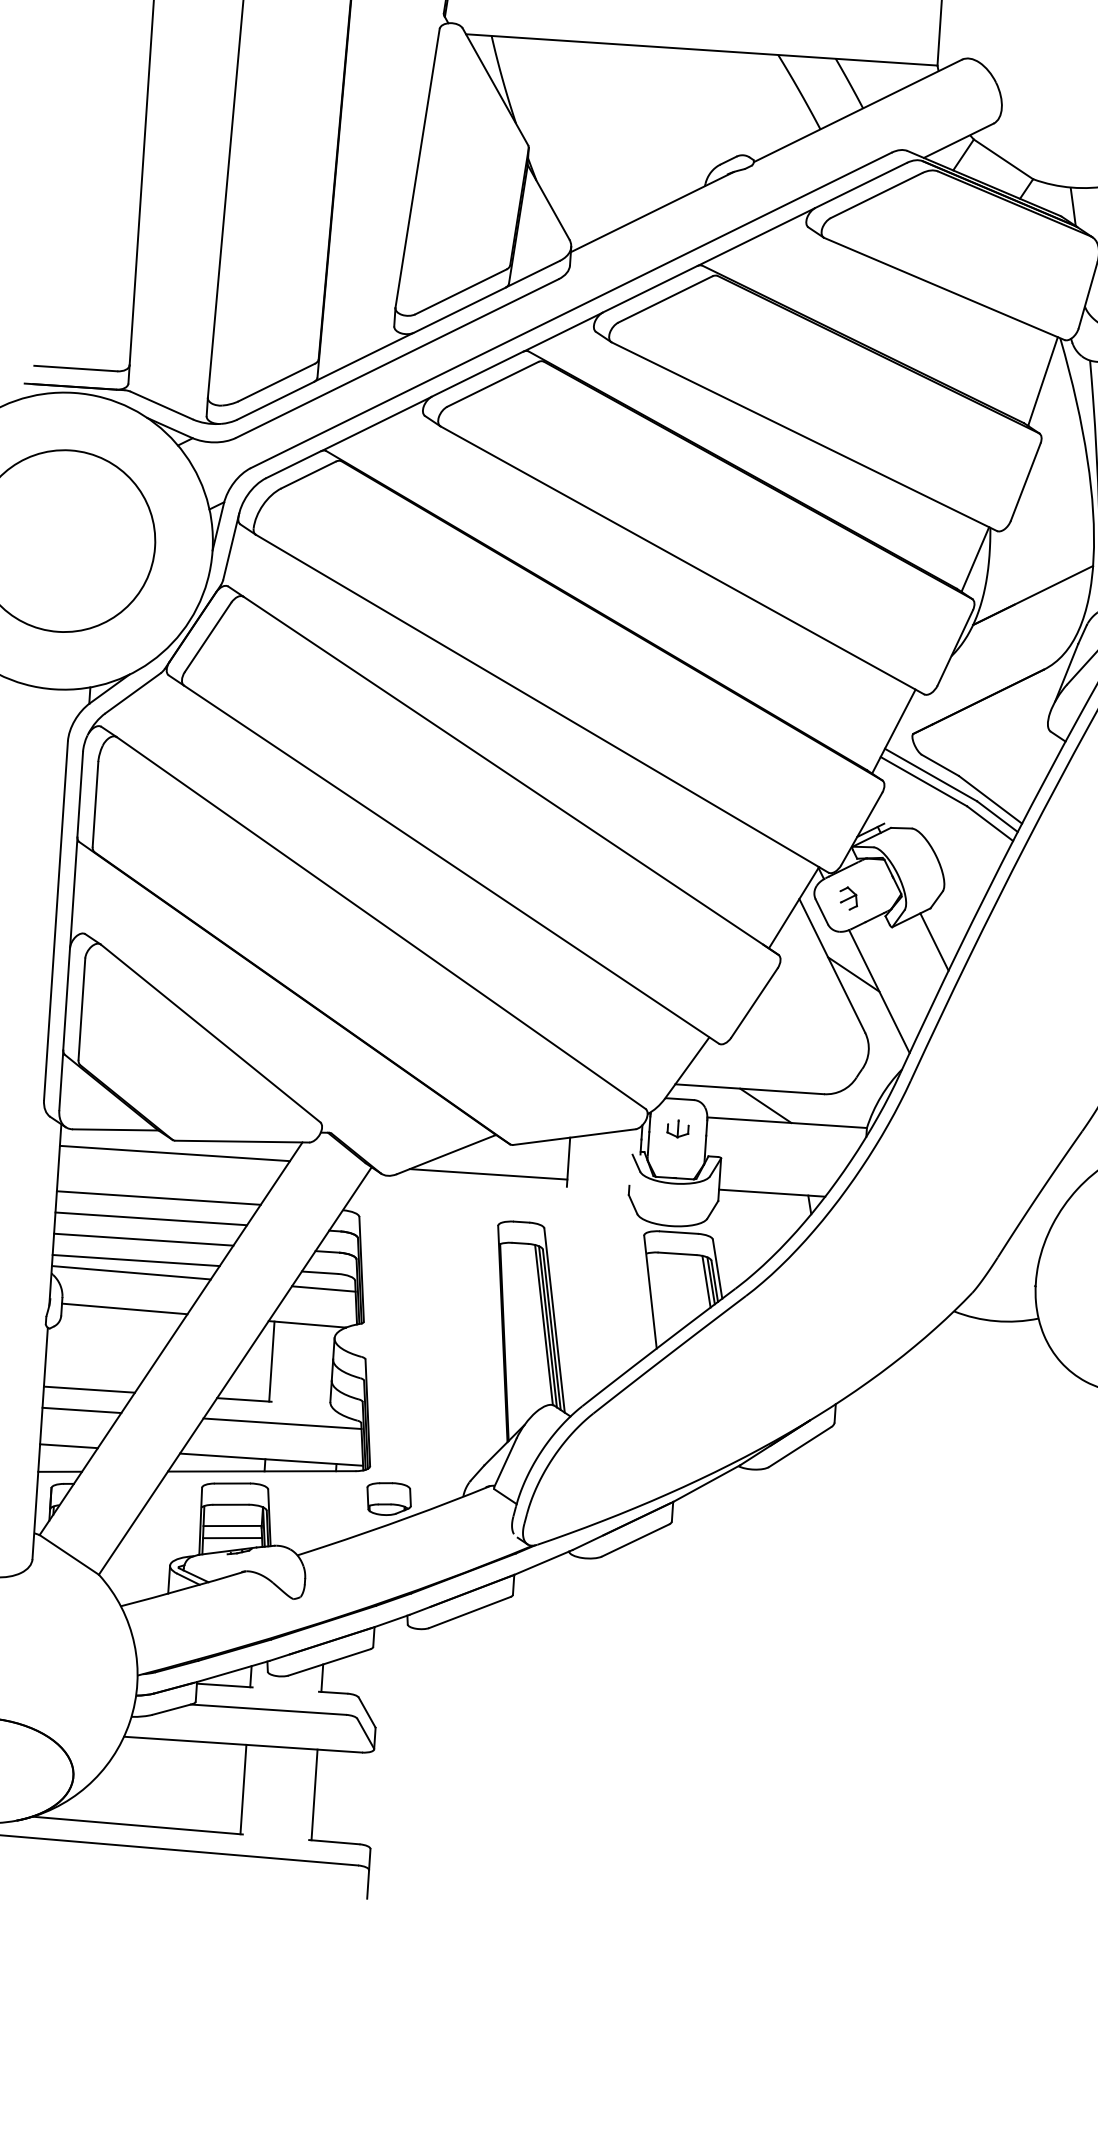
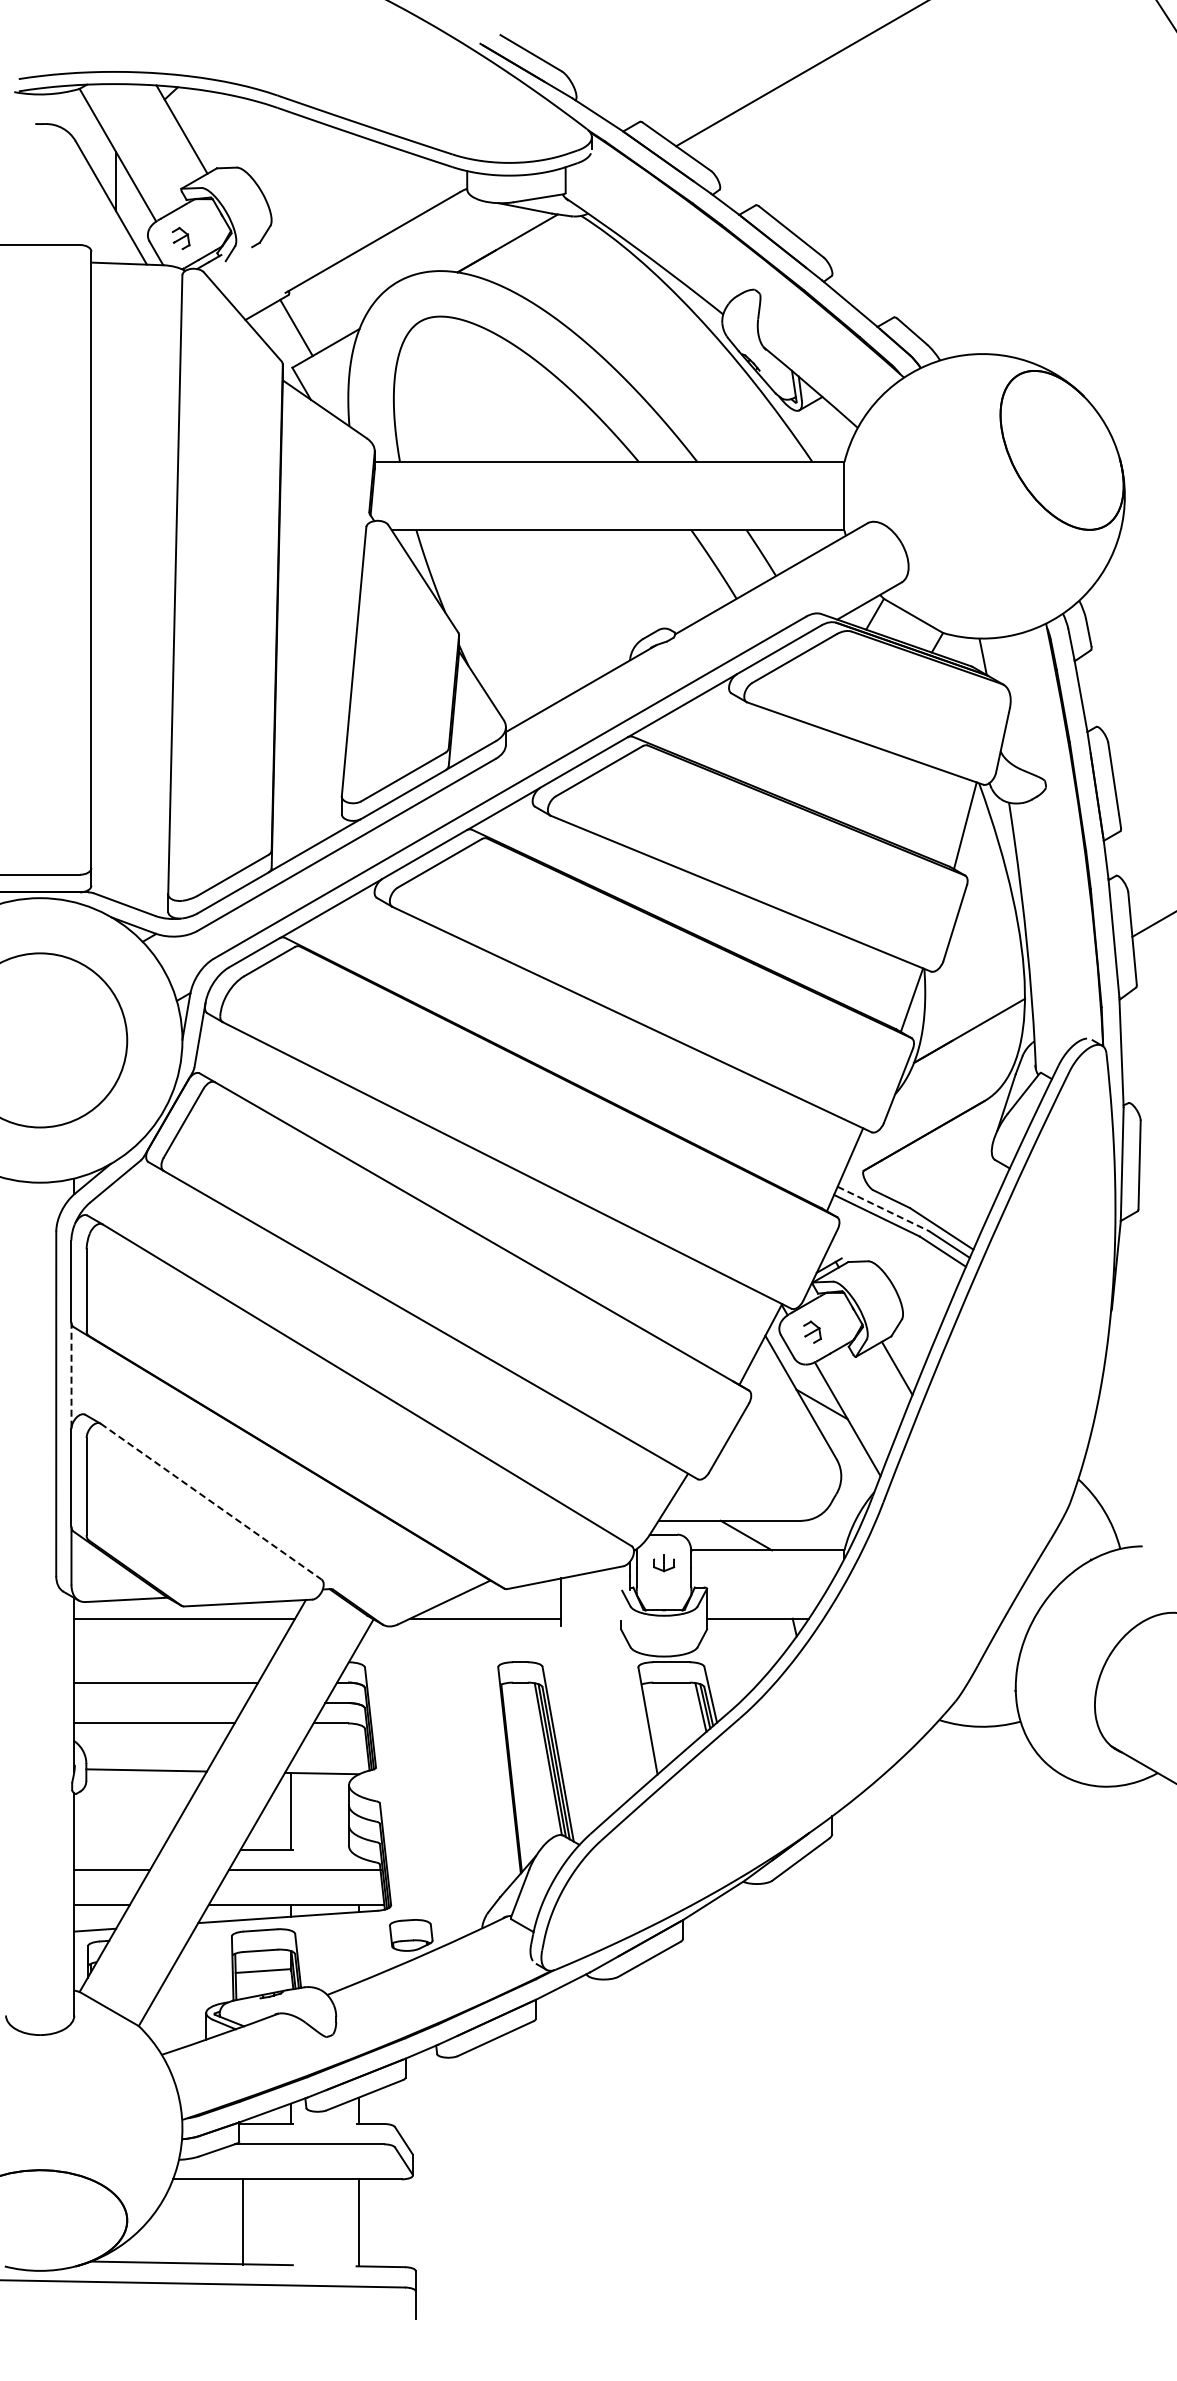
line: (931, 774) -> (883, 1208), solid -> dashed
line: (73, 892) -> (71, 1375), solid -> dashed
line: (210, 1033) -> (211, 1501), solid -> dashed
line: (159, 1198) -> (172, 1662), removed
line: (143, 1240) -> (160, 1703), removed
line: (131, 1272) -> (150, 1735), removed
line: (323, 1288) -> (335, 1738), removed
line: (88, 1389) -> (117, 1849), removed
line: (232, 1538) -> (264, 1982), removed
line: (243, 1789) -> (242, 2222), moved

